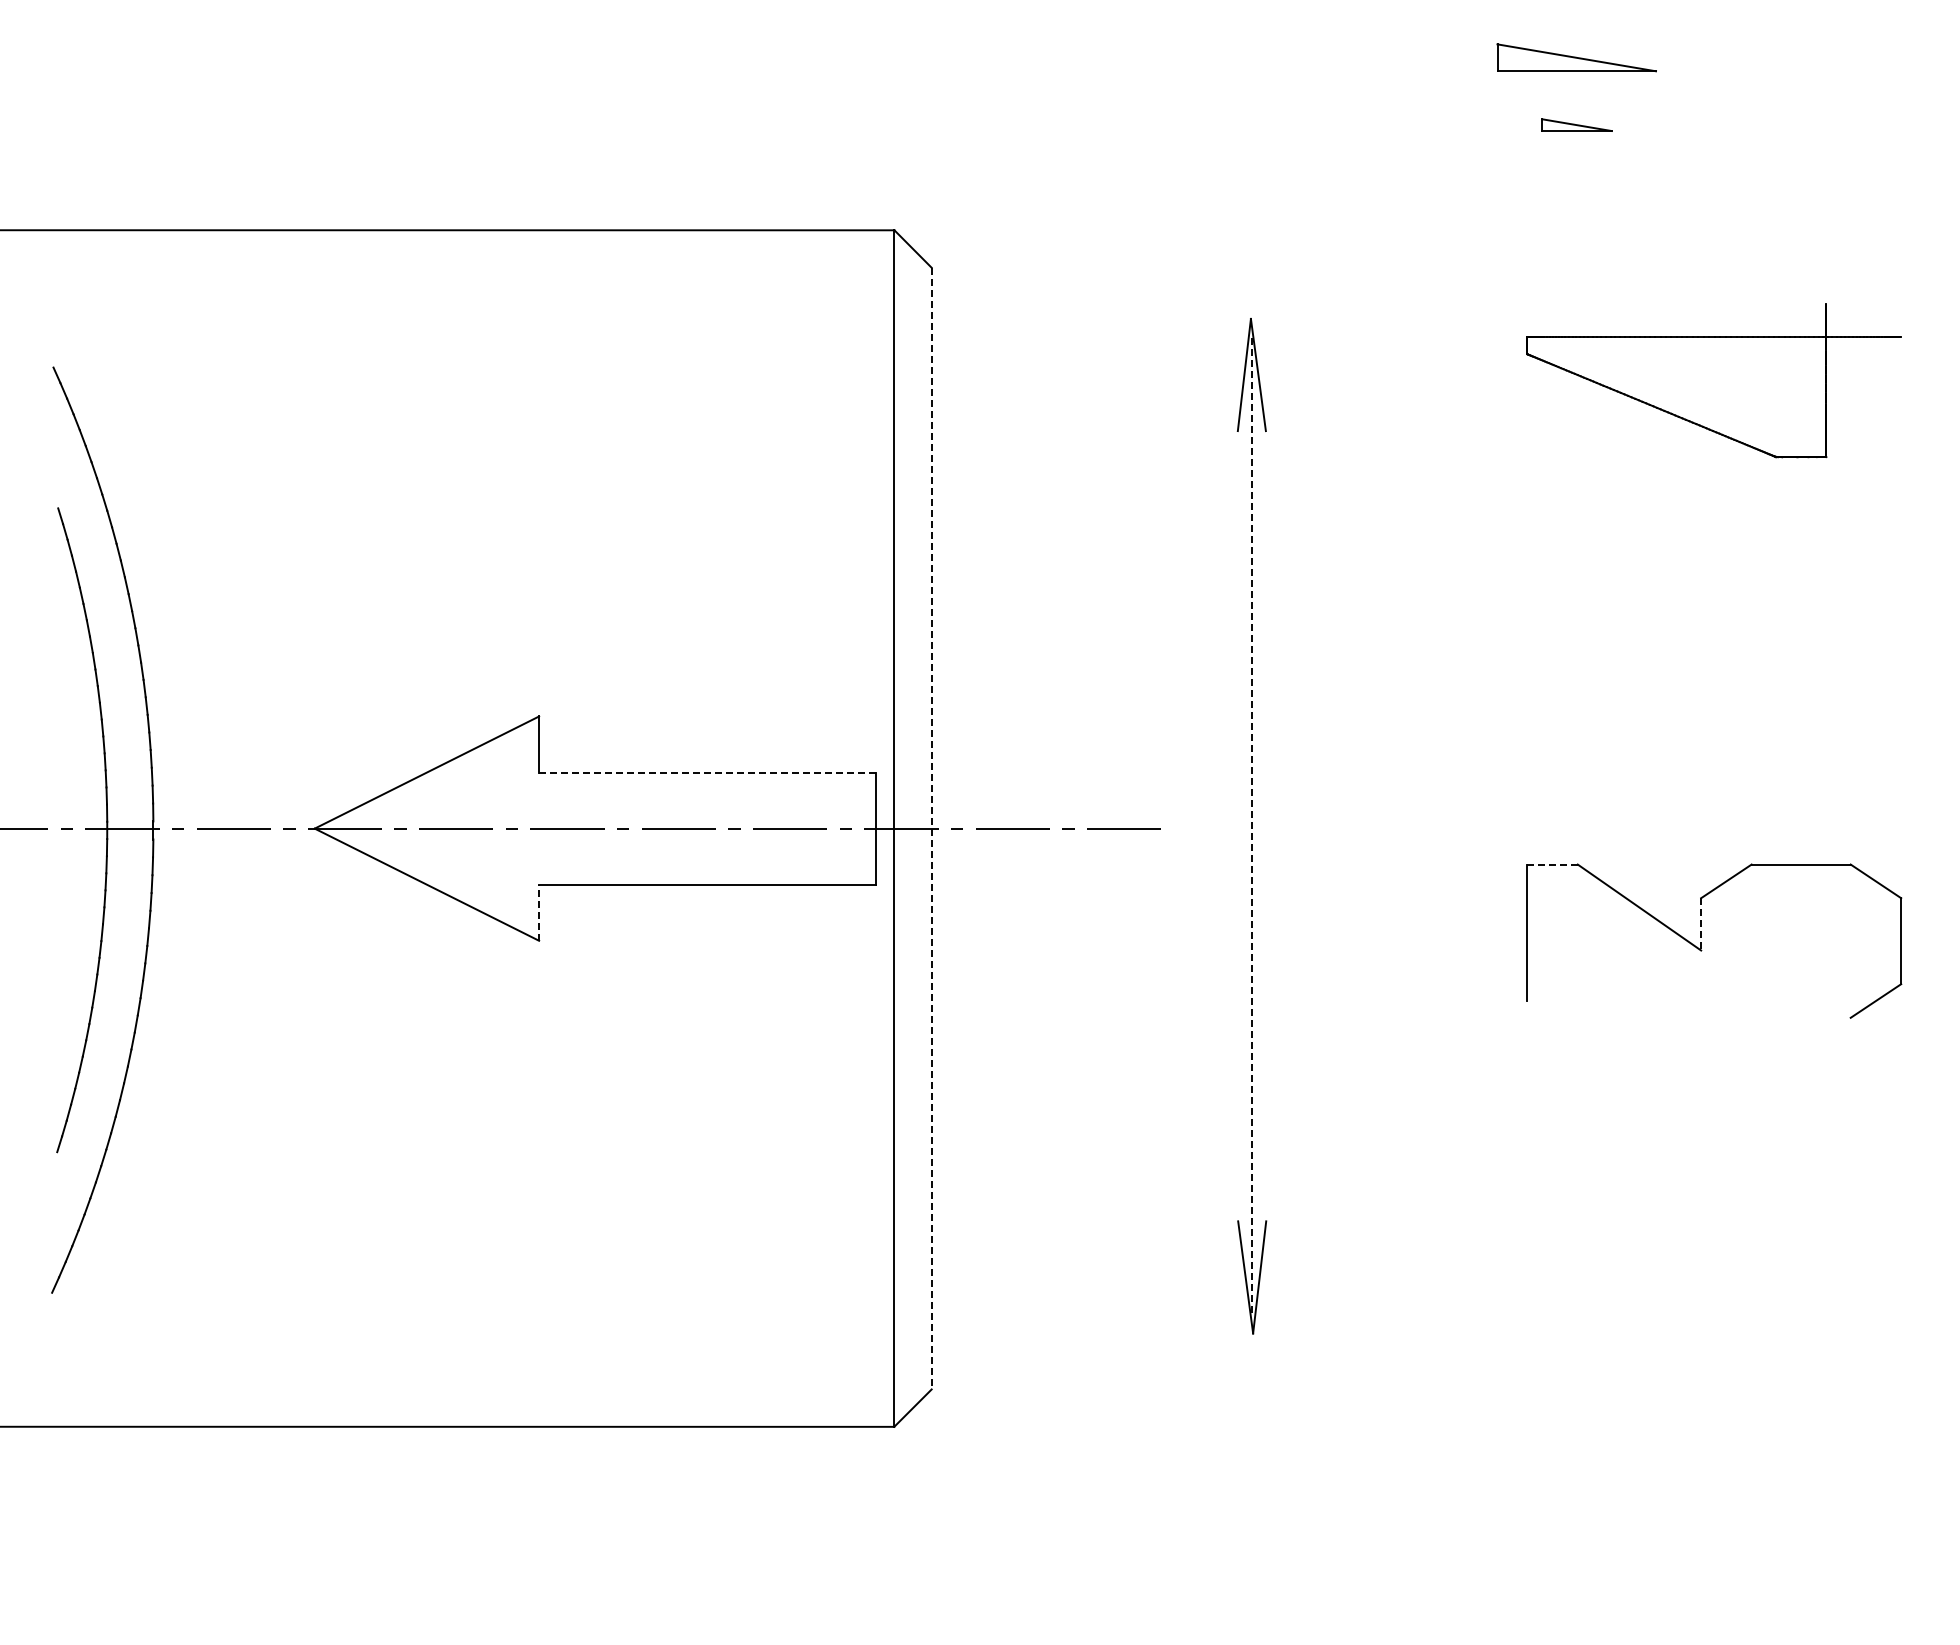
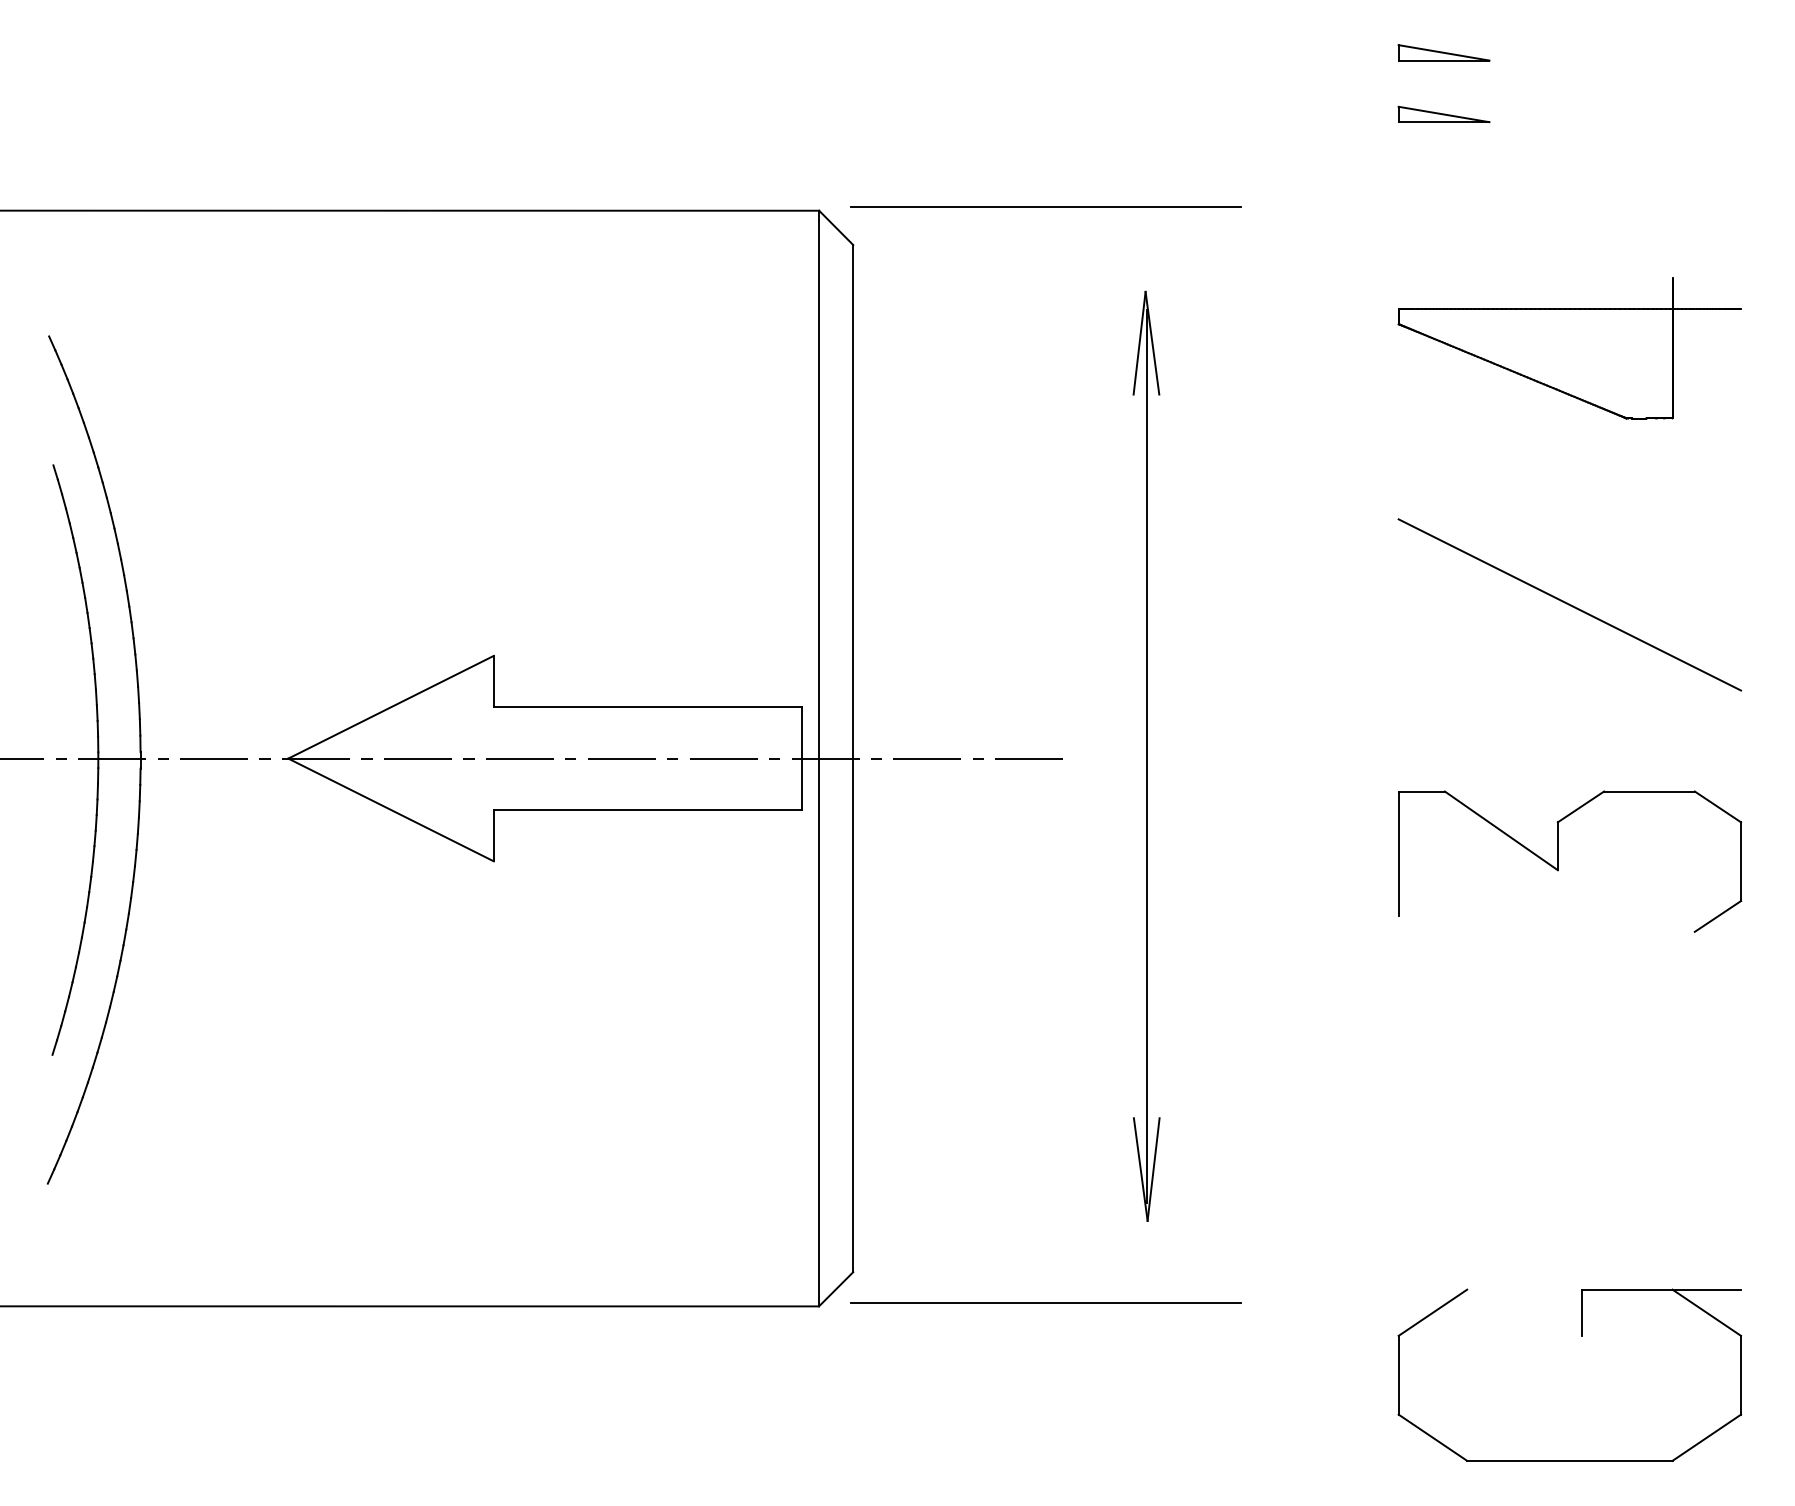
part: (1576, 57) -> (1443, 52), size x0.62
part: (1576, 124) -> (1443, 113), size x1.43
line: (1141, 226) -> (1045, 207), added
line: (1714, 660) -> (1570, 604), added
line: (706, 772) -> (647, 707), dashed -> solid
line: (1252, 826) -> (1147, 756), dashed -> solid
line: (931, 828) -> (853, 758), dashed -> solid
line: (1552, 864) -> (1421, 791), dashed -> solid
line: (539, 912) -> (494, 835), dashed -> solid
line: (1701, 924) -> (1558, 846), dashed -> solid
line: (1141, 1423) -> (1045, 1303), added
part: (1726, 1459) -> (1581, 1336), added

